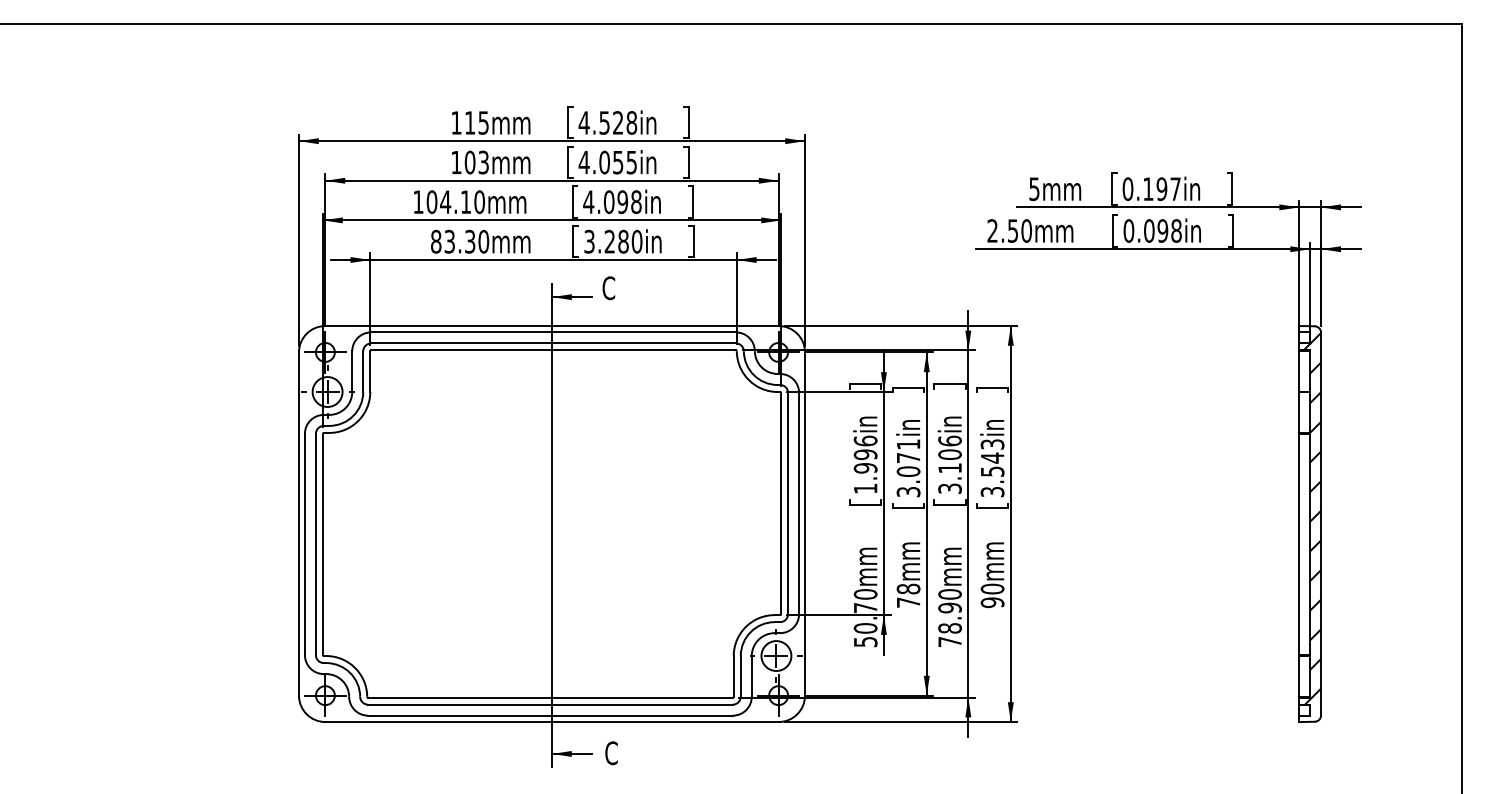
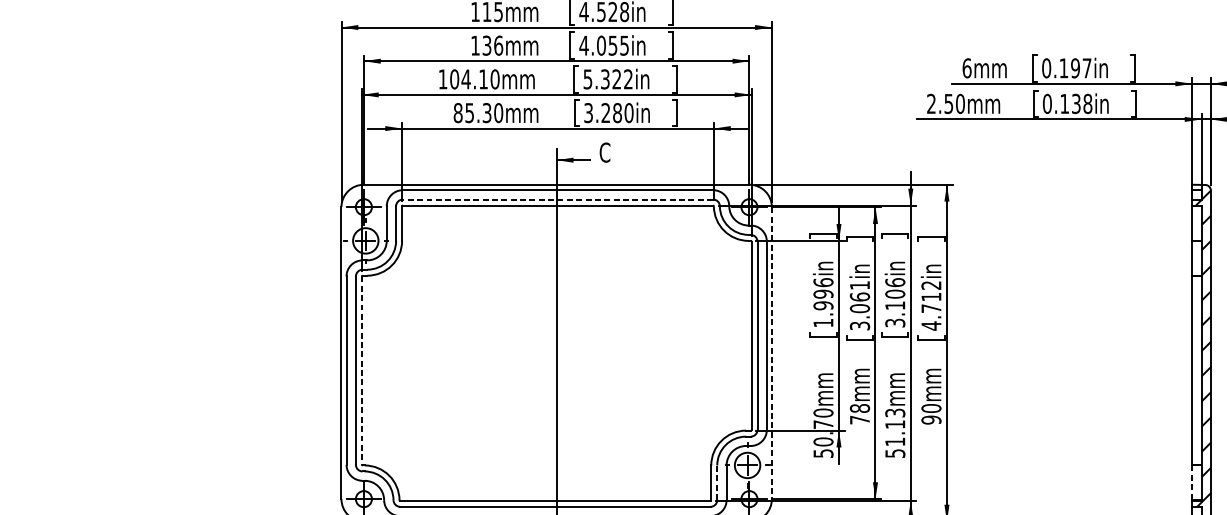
text: (476, 162) -> (492, 45), 103mm -> 136mm
text: (1034, 189) -> (967, 68), 5mm -> 6mm
text: (612, 202) -> (608, 79), 4.098in -> 5.322in
text: (1156, 230) -> (1070, 103), 0.098in -> 0.138in
text: (449, 240) -> (469, 112), 83.30mm -> 85.30mm
line: (553, 343) -> (557, 199), solid -> dashed
text: (908, 457) -> (859, 296), 3.071in -> 3.061in
text: (992, 468) -> (931, 305), 3.543in -> 4.712in
line: (805, 524) -> (772, 353), solid -> dashed
line: (322, 544) -> (361, 370), solid -> dashed
text: (949, 618) -> (894, 433), 78.90mm -> 51.13mm
line: (740, 675) -> (717, 482), solid -> dashed
line: (1299, 676) -> (1192, 482), solid -> dashed

